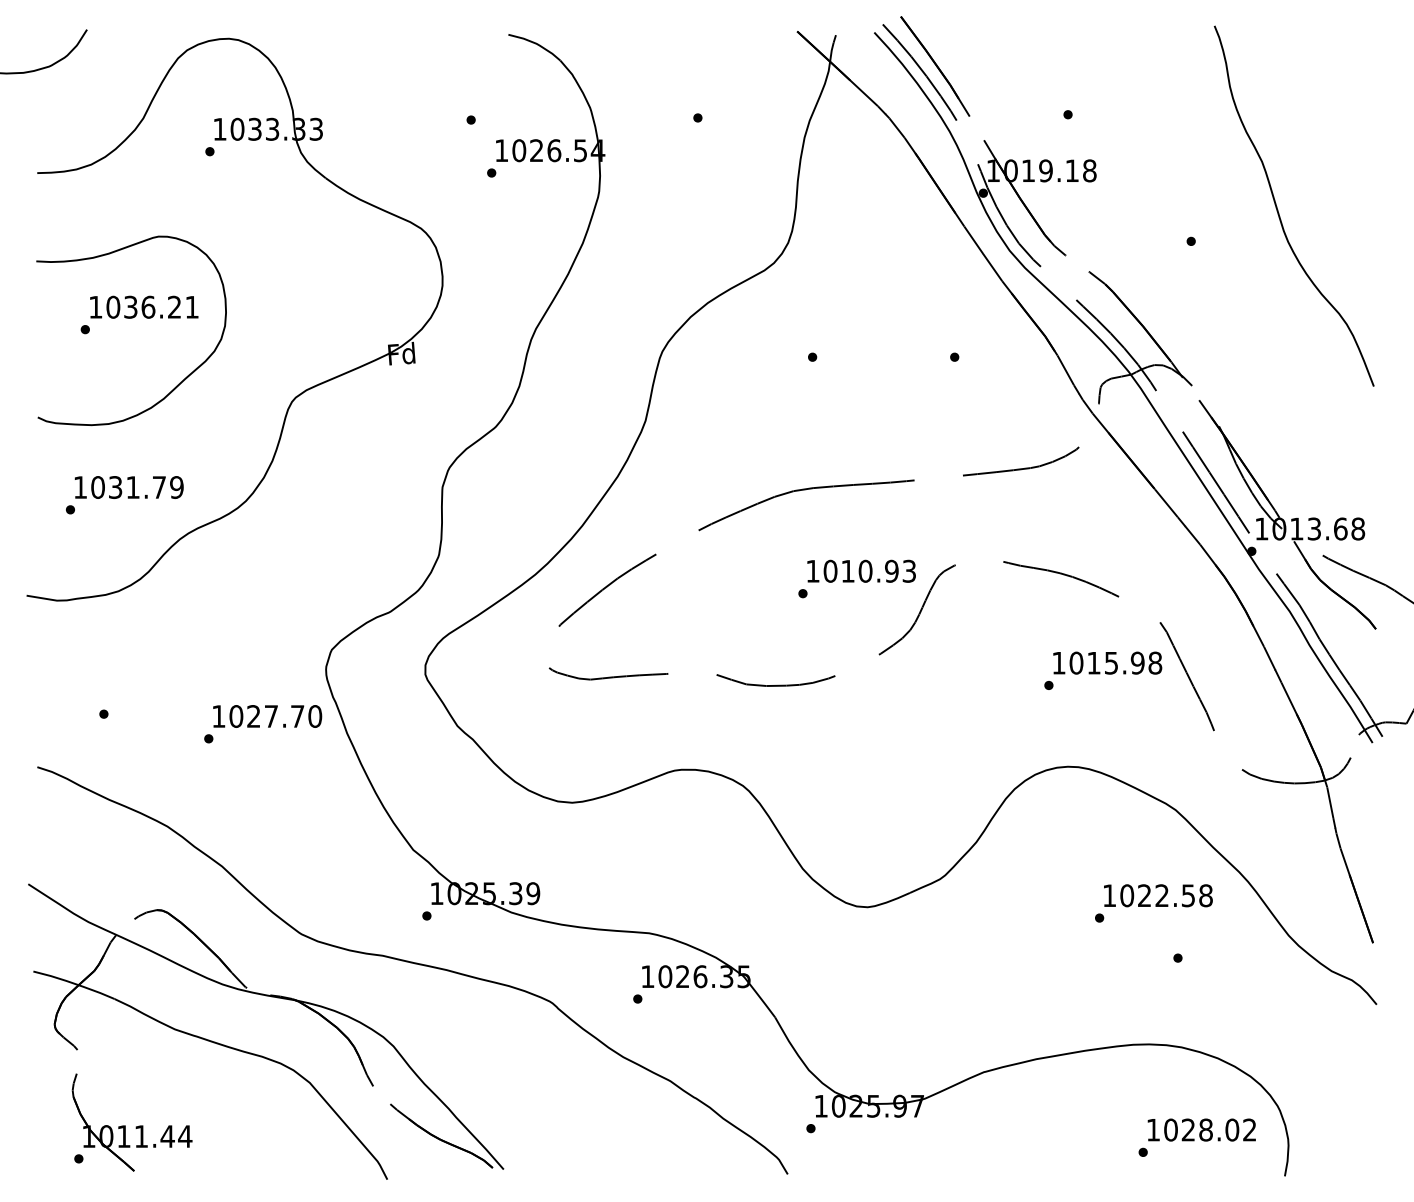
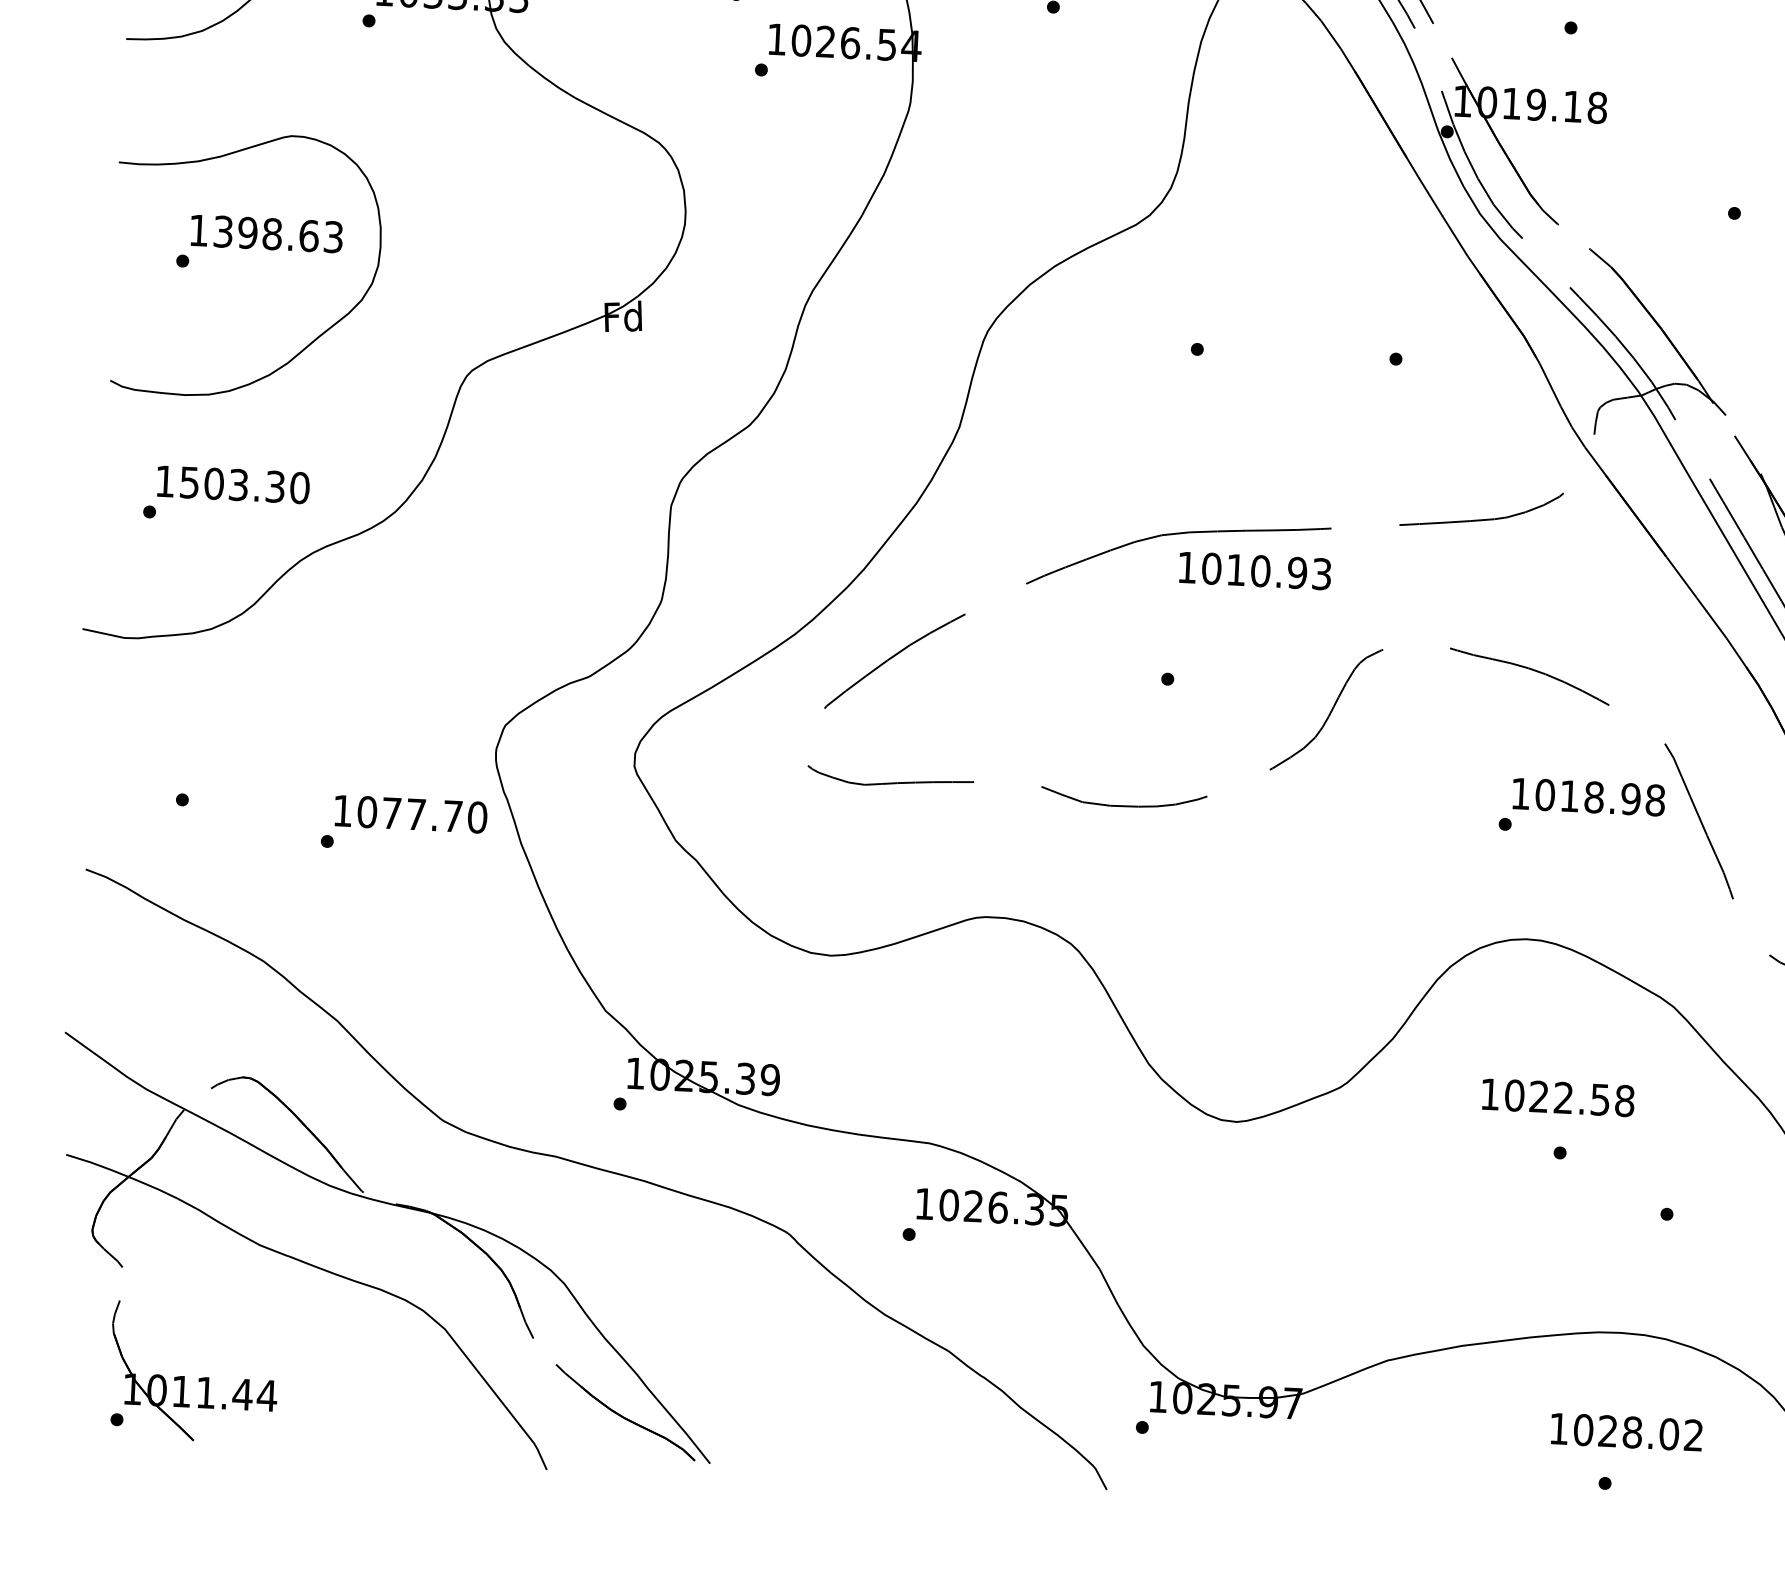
text: (152, 306) -> (278, 233), 1036.21 -> 1398.63
text: (137, 487) -> (244, 485), 1031.79 -> 1503.30
text: (861, 570) -> (1255, 569), moved
text: (1111, 662) -> (1594, 796), 1015.98 -> 1018.98
text: (253, 716) -> (391, 813), 1027.70 -> 1077.70
text: (1158, 895) -> (1558, 1097), moved
text: (1201, 1129) -> (1626, 1431), moved

